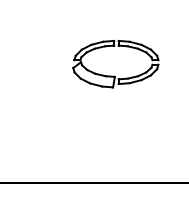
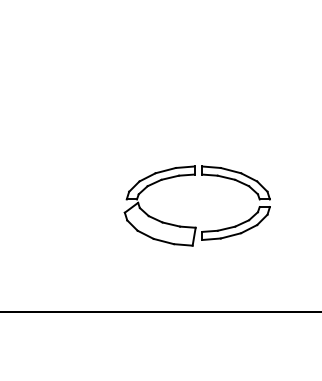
part: (114, 75) -> (195, 225), moved

